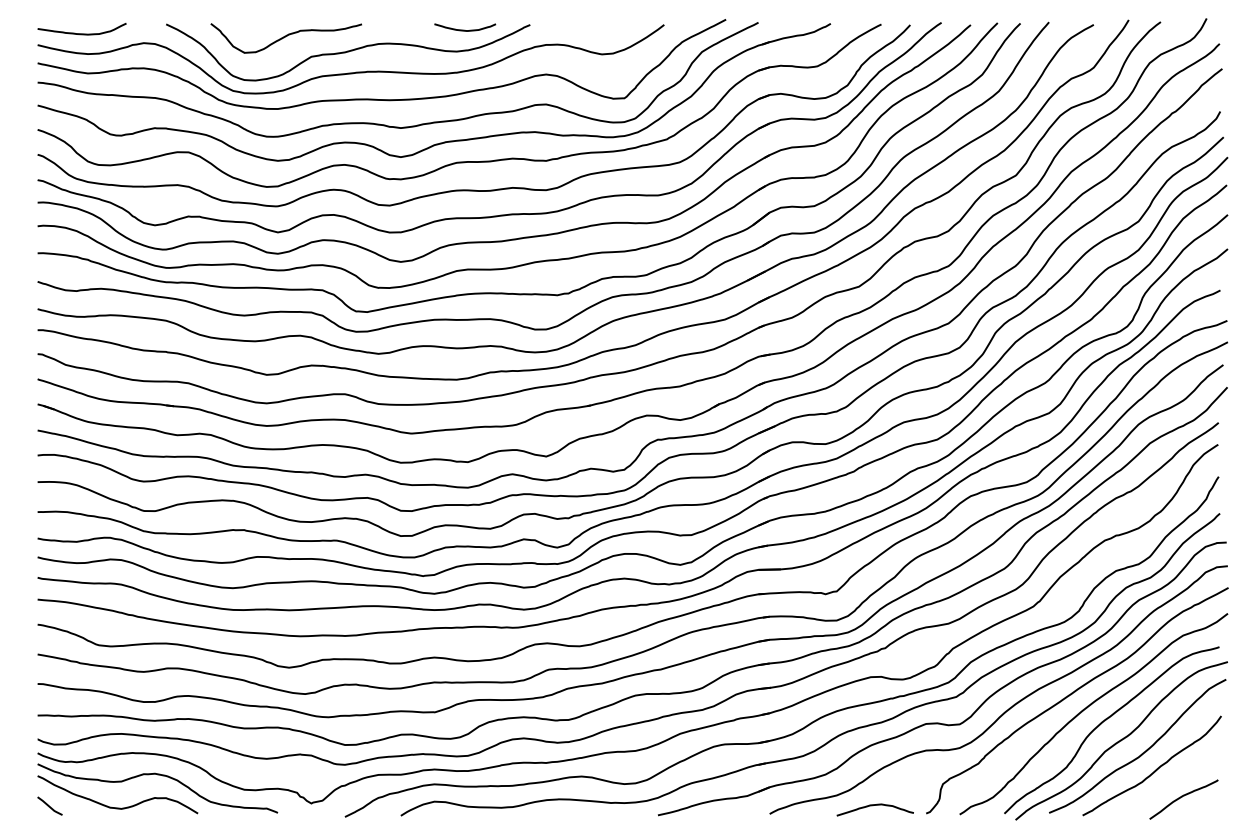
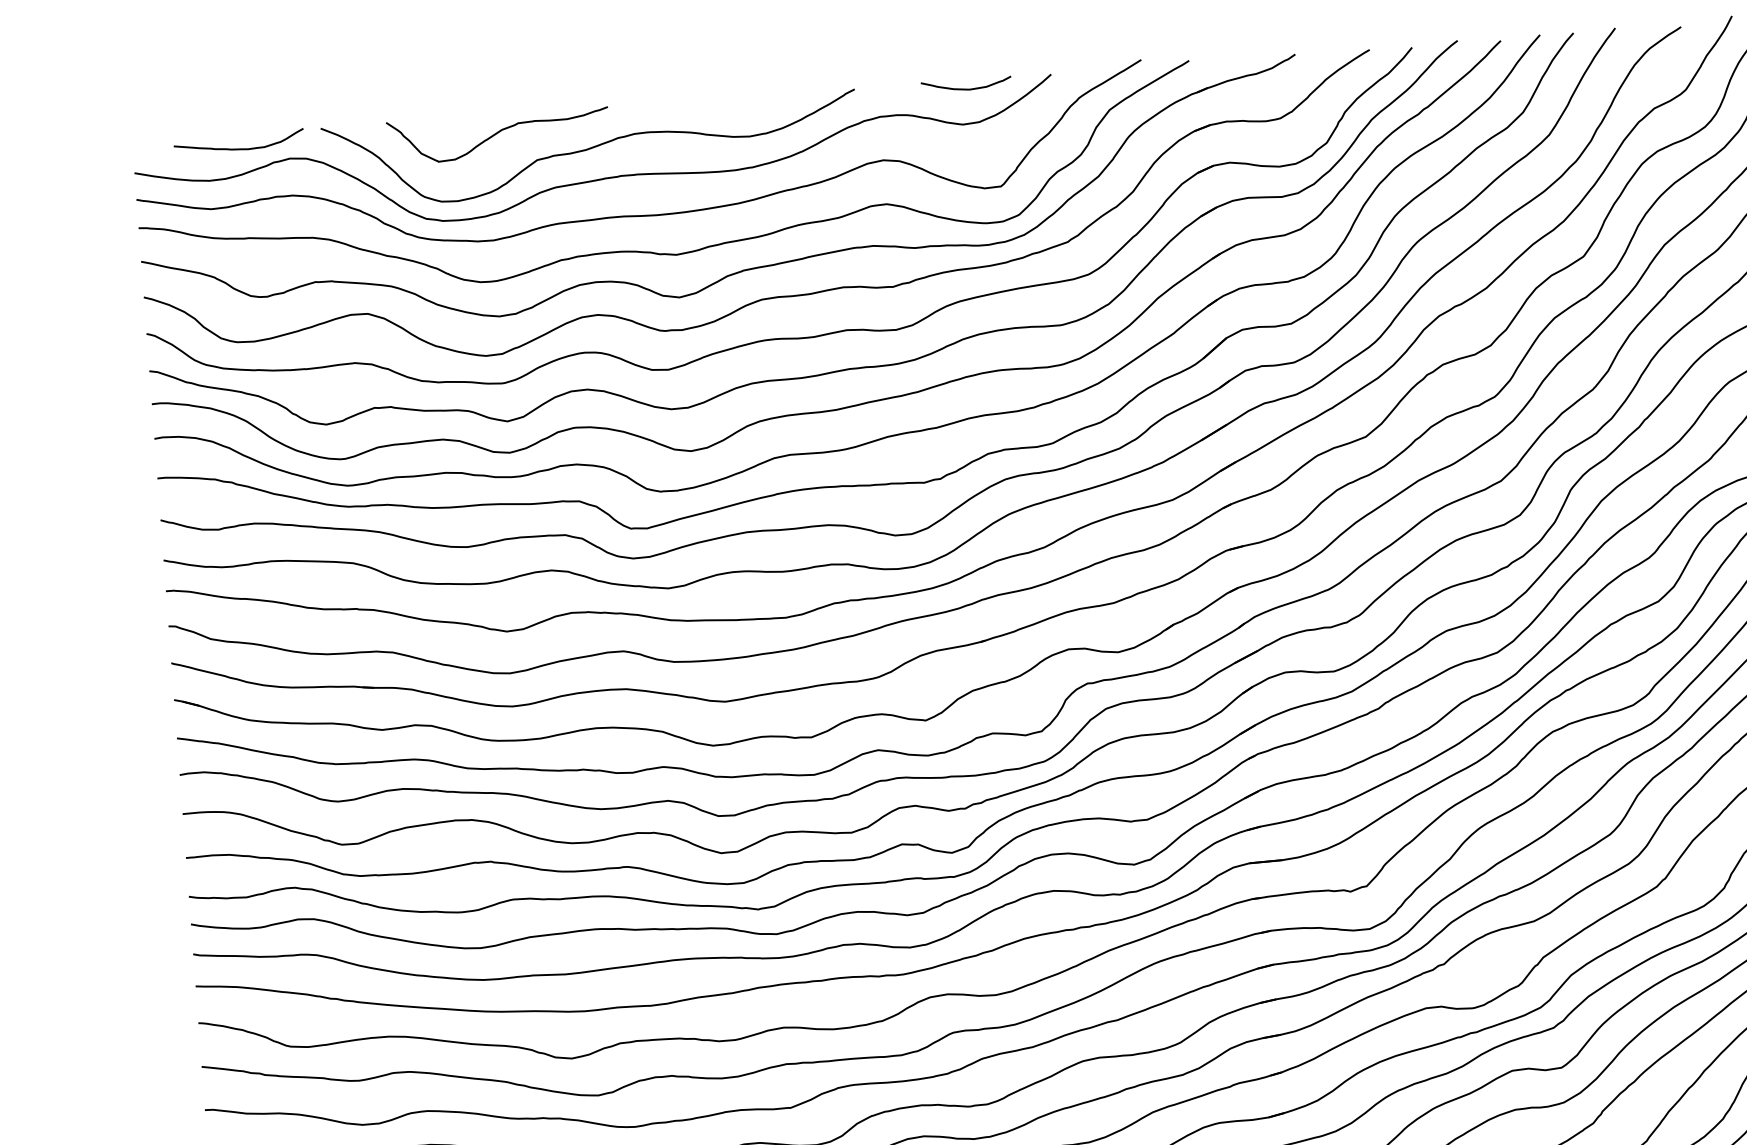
curve: (464, 29) -> (965, 87), moved
curve: (81, 33) -> (238, 148), moved

